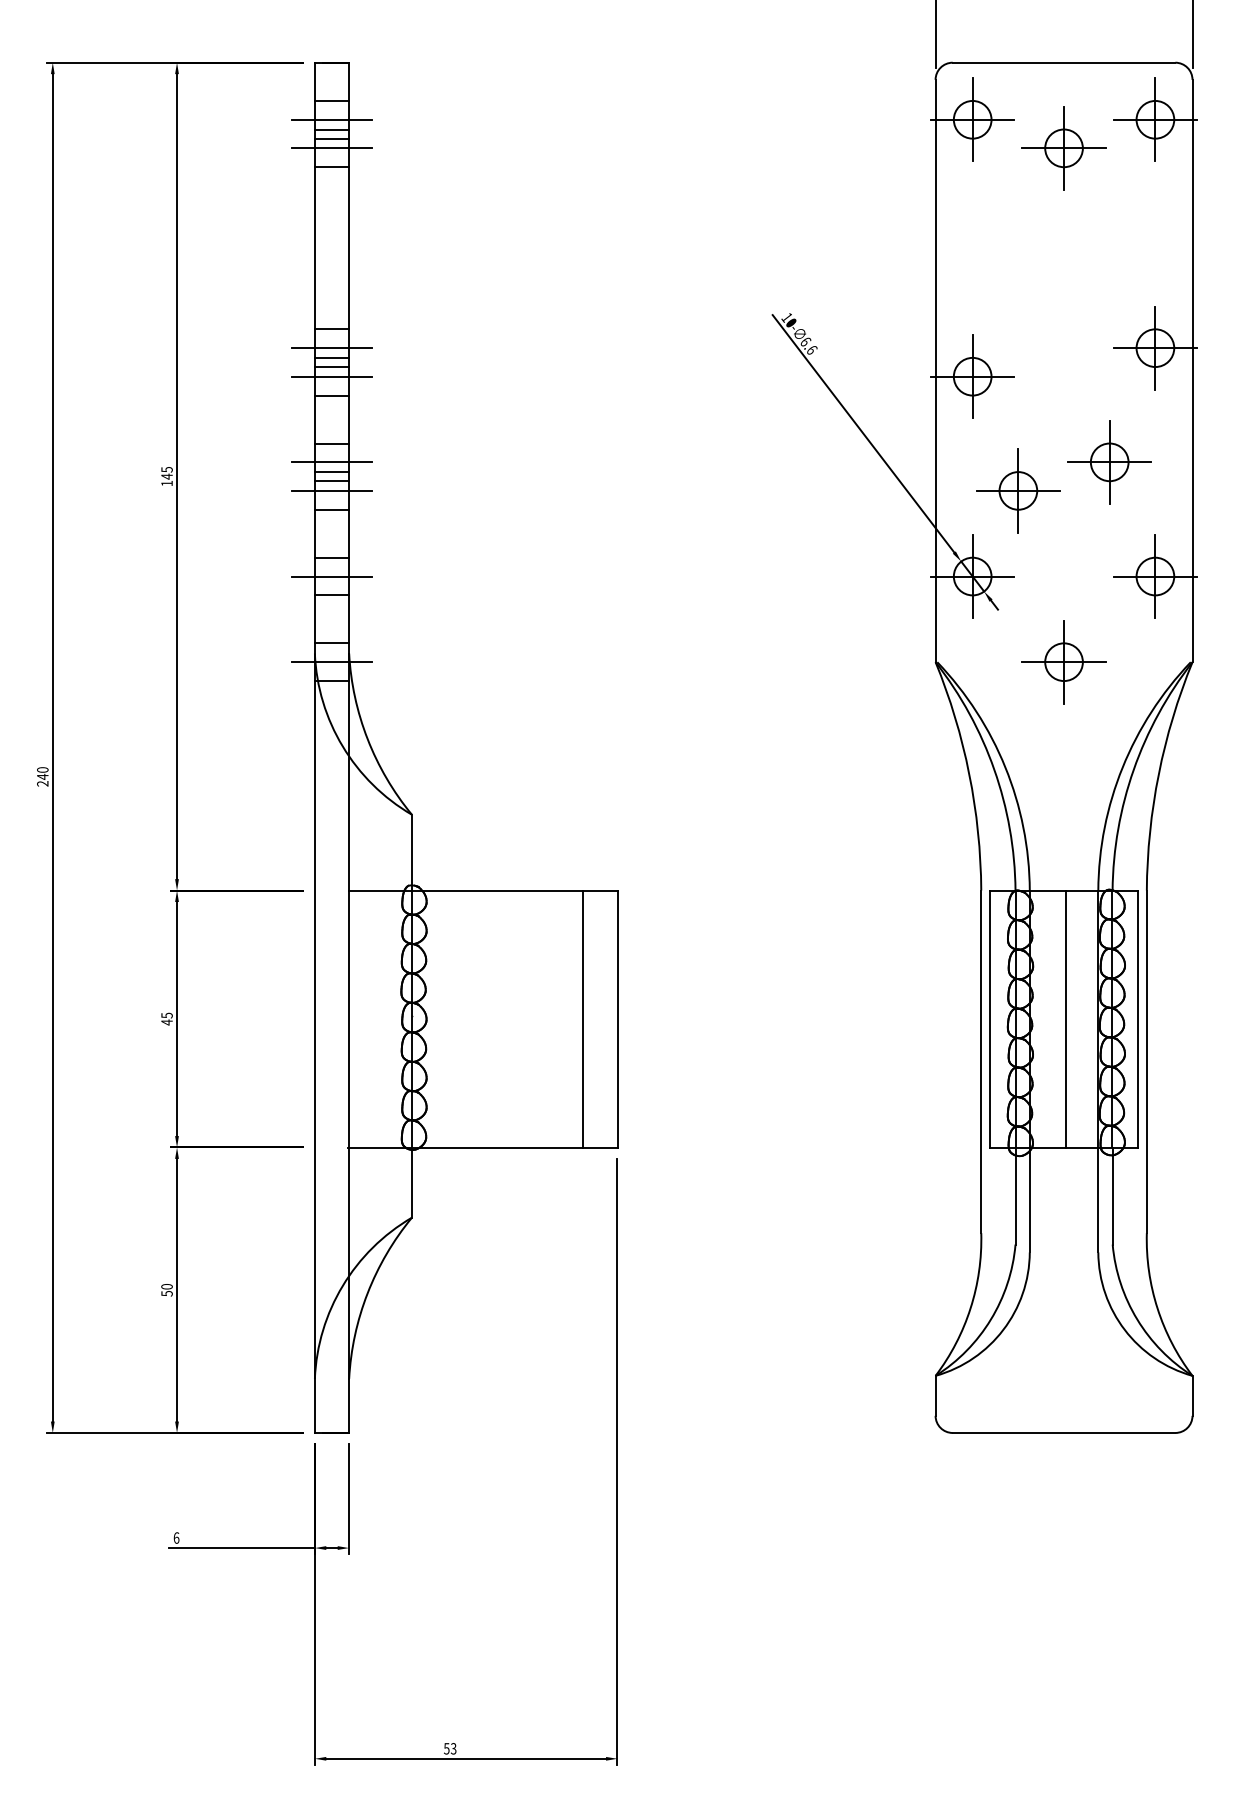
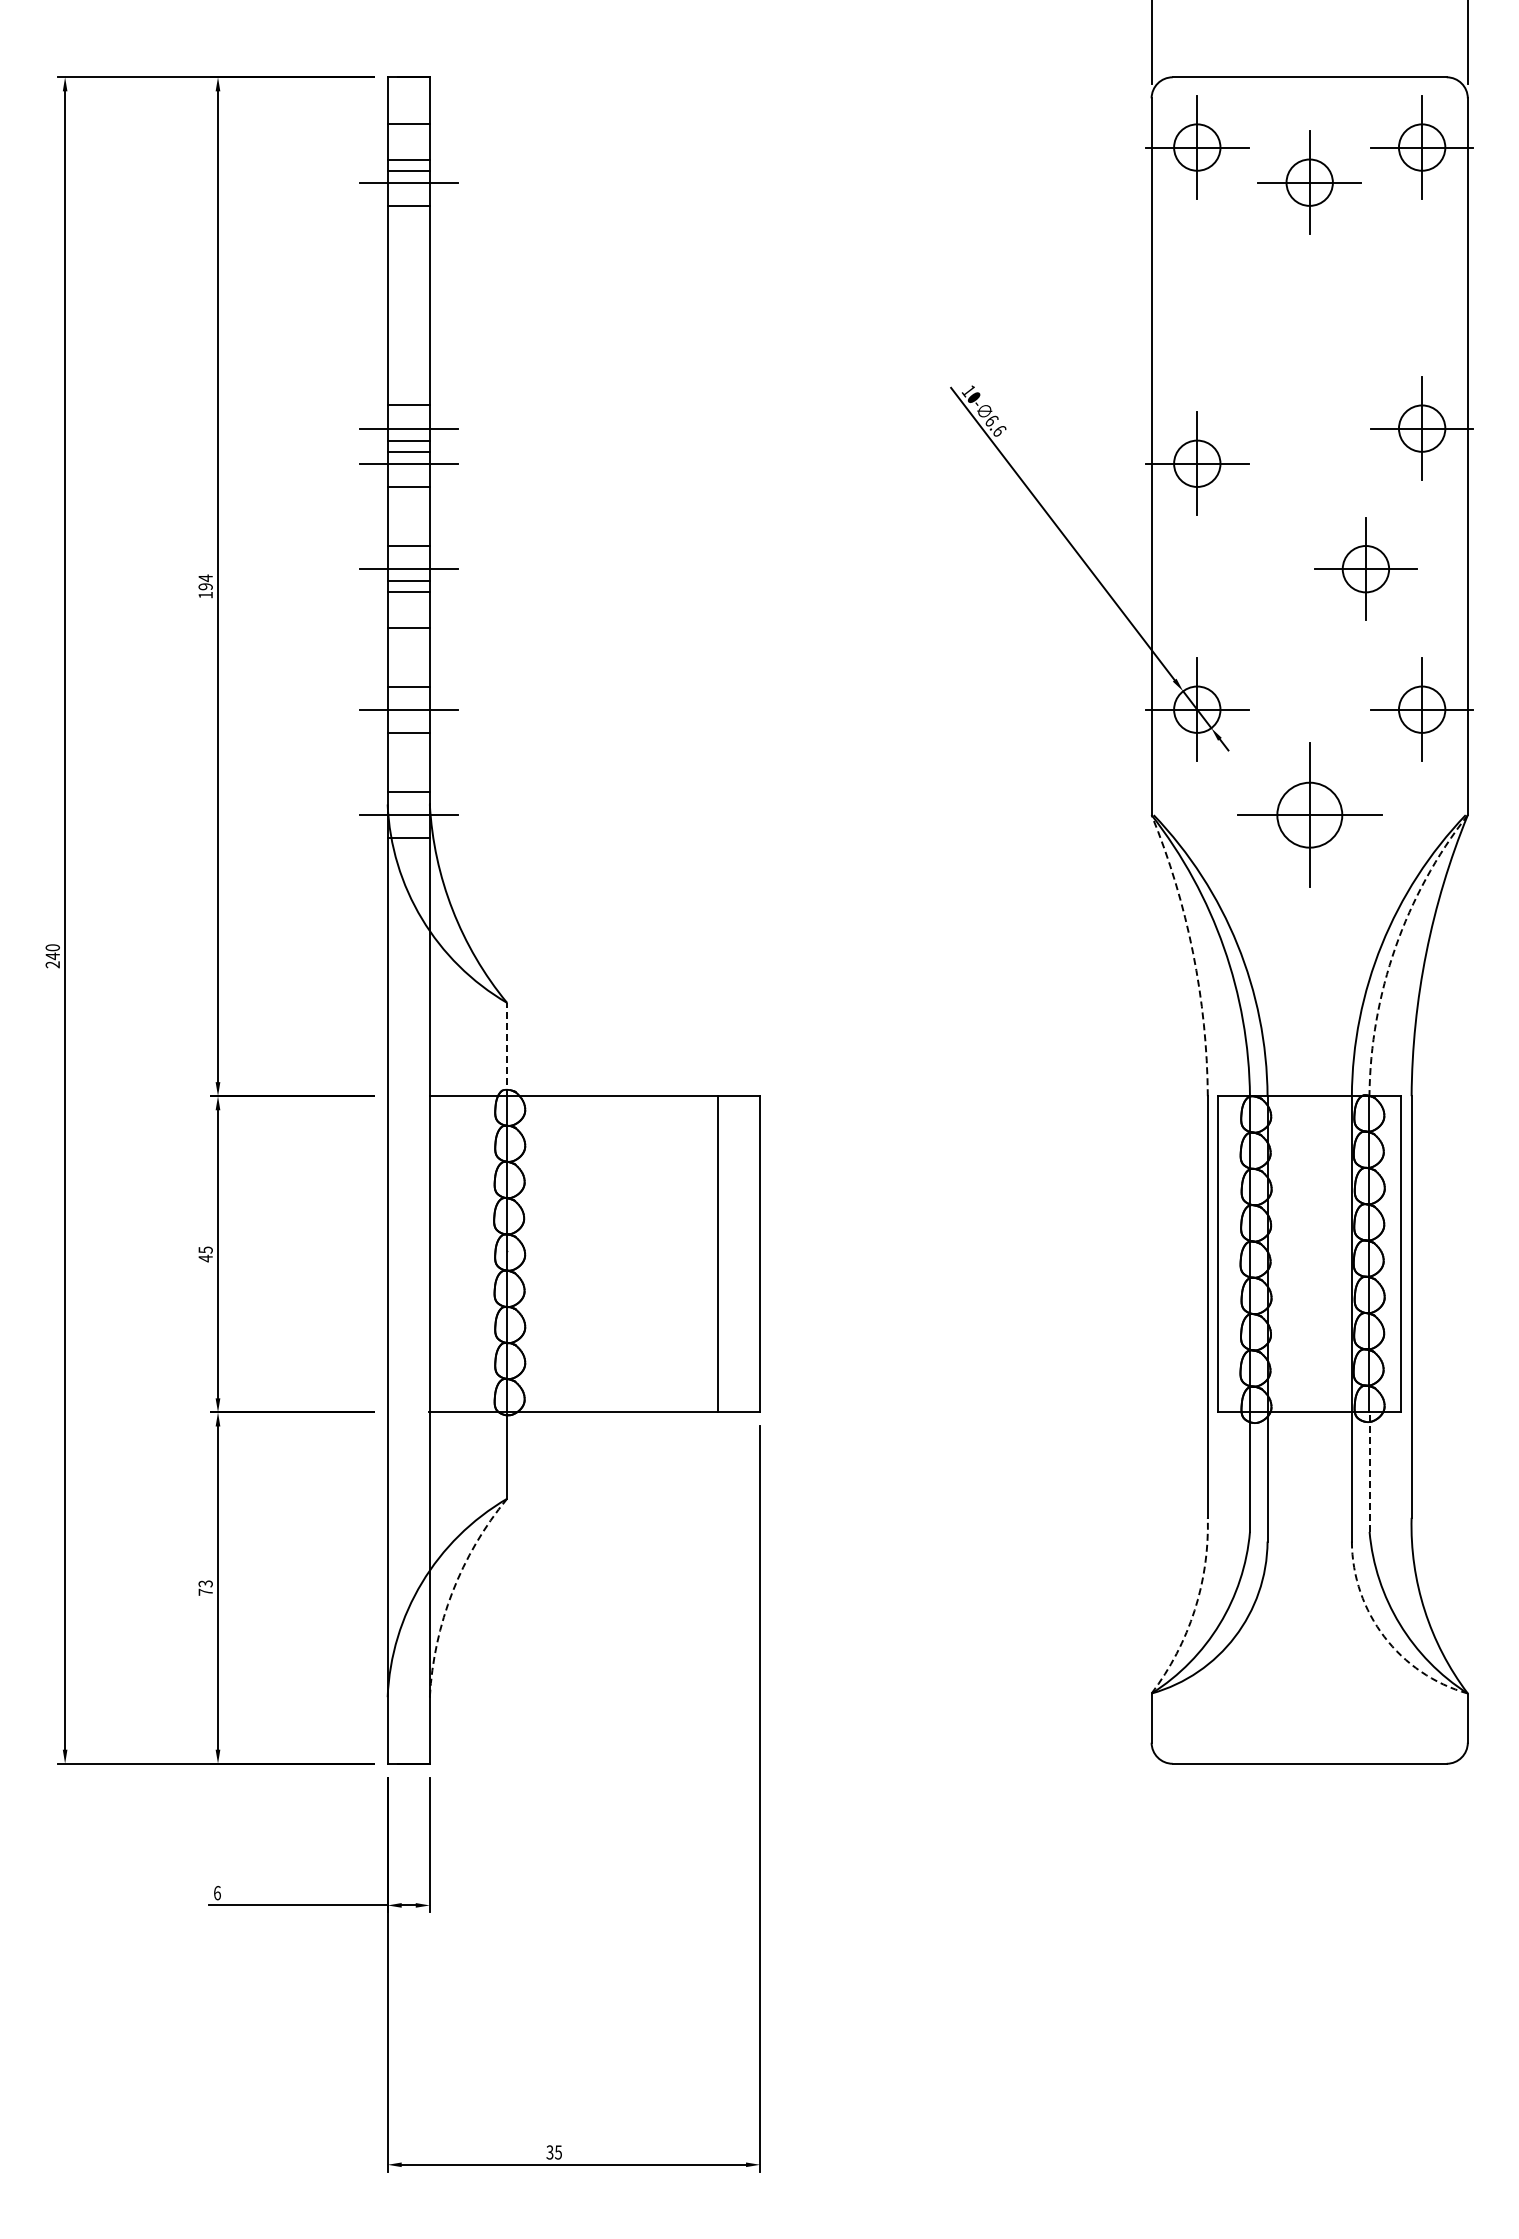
line: (331, 119) -> (408, 147), removed
text: (166, 473) -> (205, 582), 145 -> 194
line: (331, 491) -> (408, 604), removed
part: (1018, 491) -> (1253, 604), removed
part: (1063, 661) -> (1309, 814), size x1.4
arc: (1133, 769) -> (1395, 947), solid -> dashed
arc: (969, 774) -> (1193, 953), solid -> dashed
line: (412, 852) -> (507, 1049), solid -> dashed
line: (1065, 1019) -> (1311, 1254), removed
line: (1112, 1196) -> (1369, 1472), solid -> dashed
text: (166, 1289) -> (205, 1587), 50 -> 73
arc: (367, 1293) -> (452, 1591), solid -> dashed
arc: (970, 1308) -> (1194, 1610), solid -> dashed
arc: (1124, 1329) -> (1384, 1636), solid -> dashed
text: (450, 1748) -> (554, 2152), 53 -> 35

